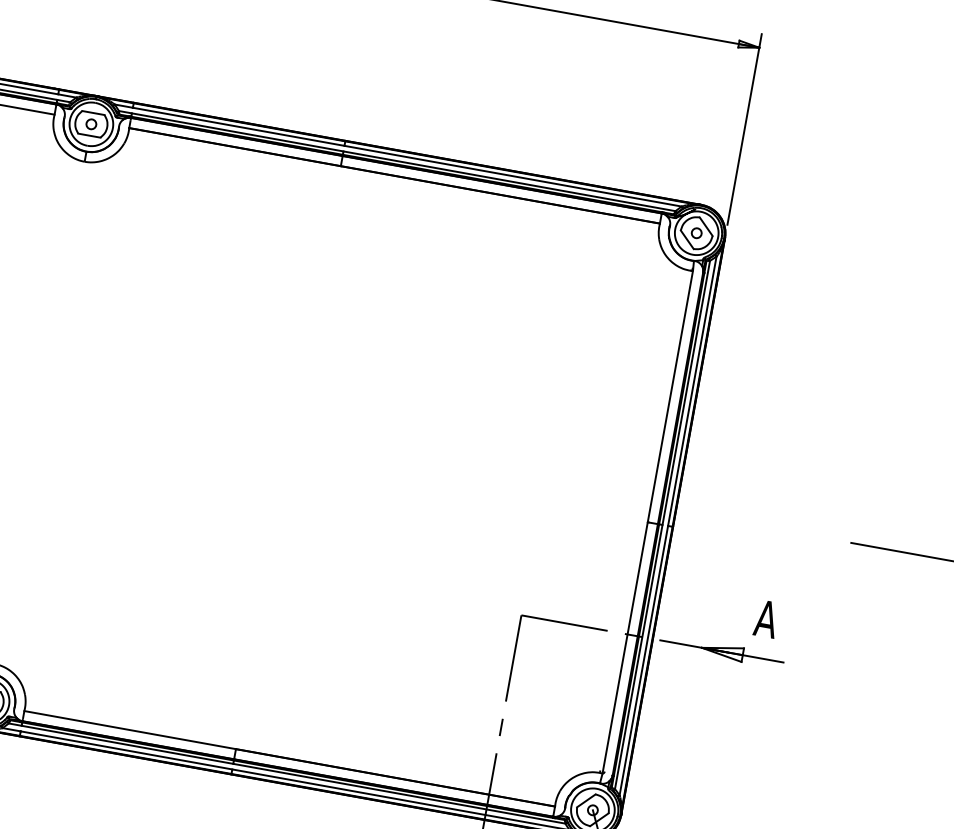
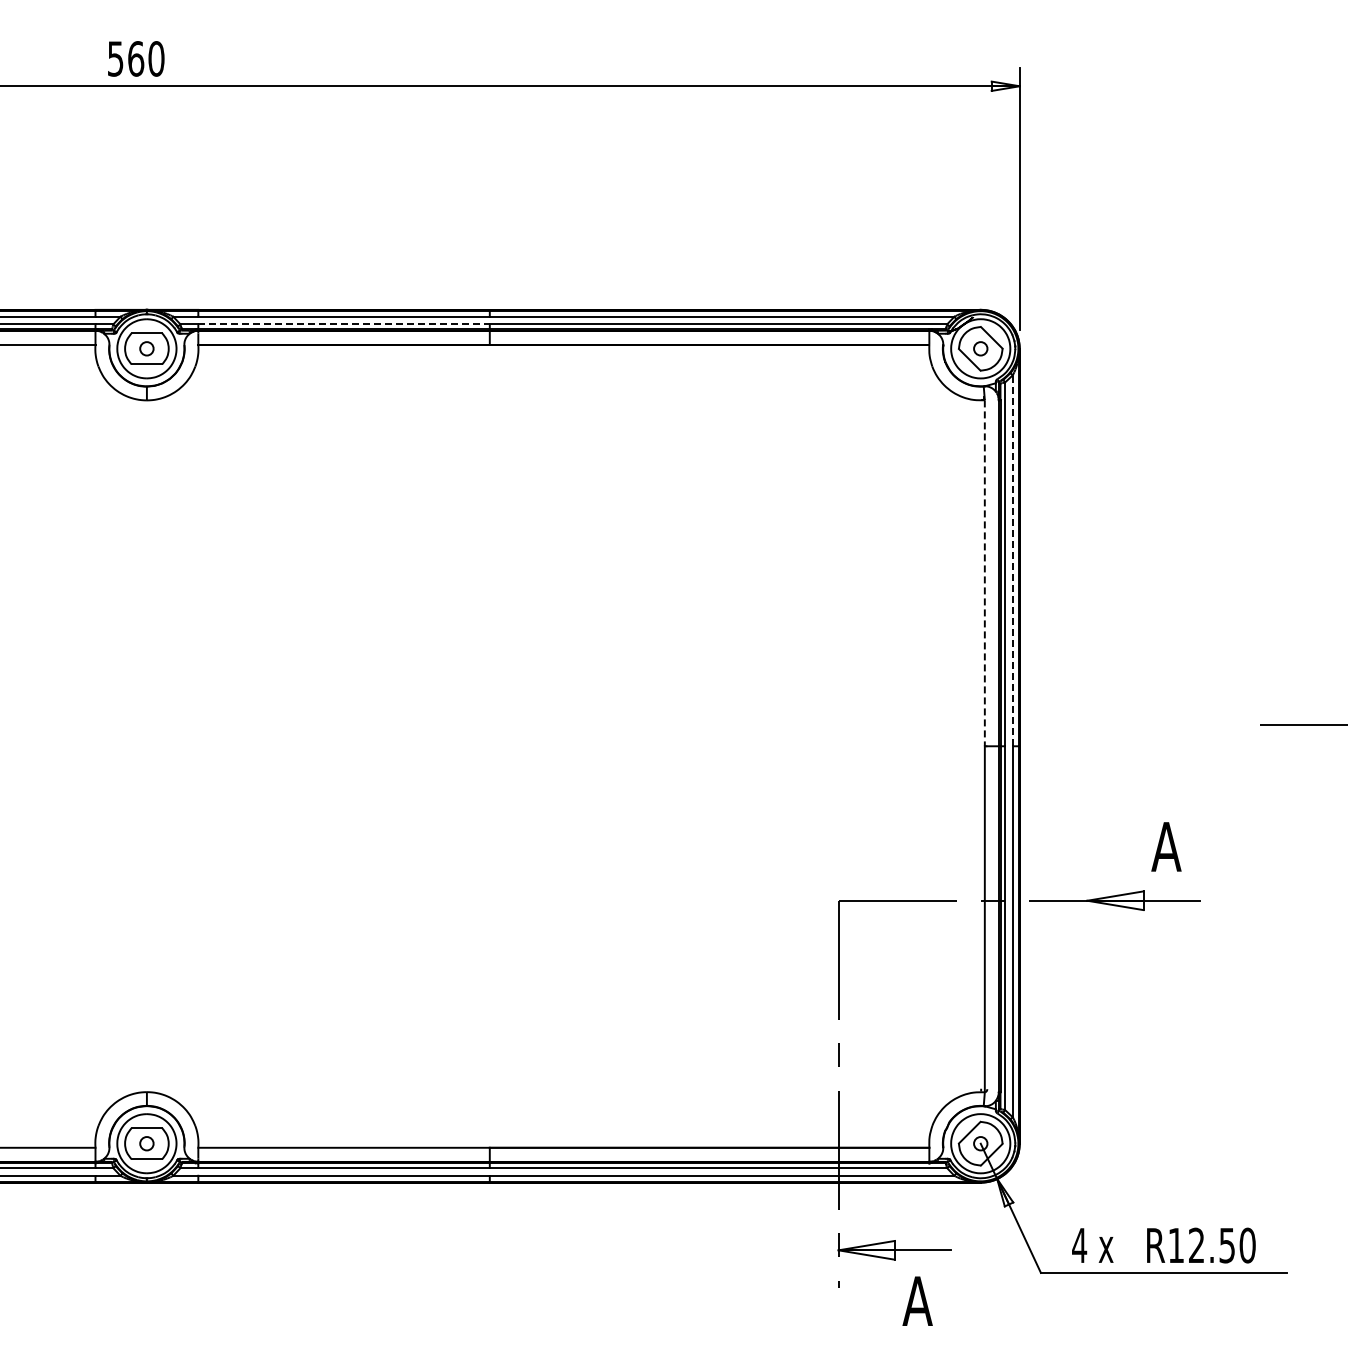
line: (238, 132) -> (344, 324), solid -> dashed
line: (692, 391) -> (1012, 560), solid -> dashed
line: (670, 396) -> (984, 573), solid -> dashed

